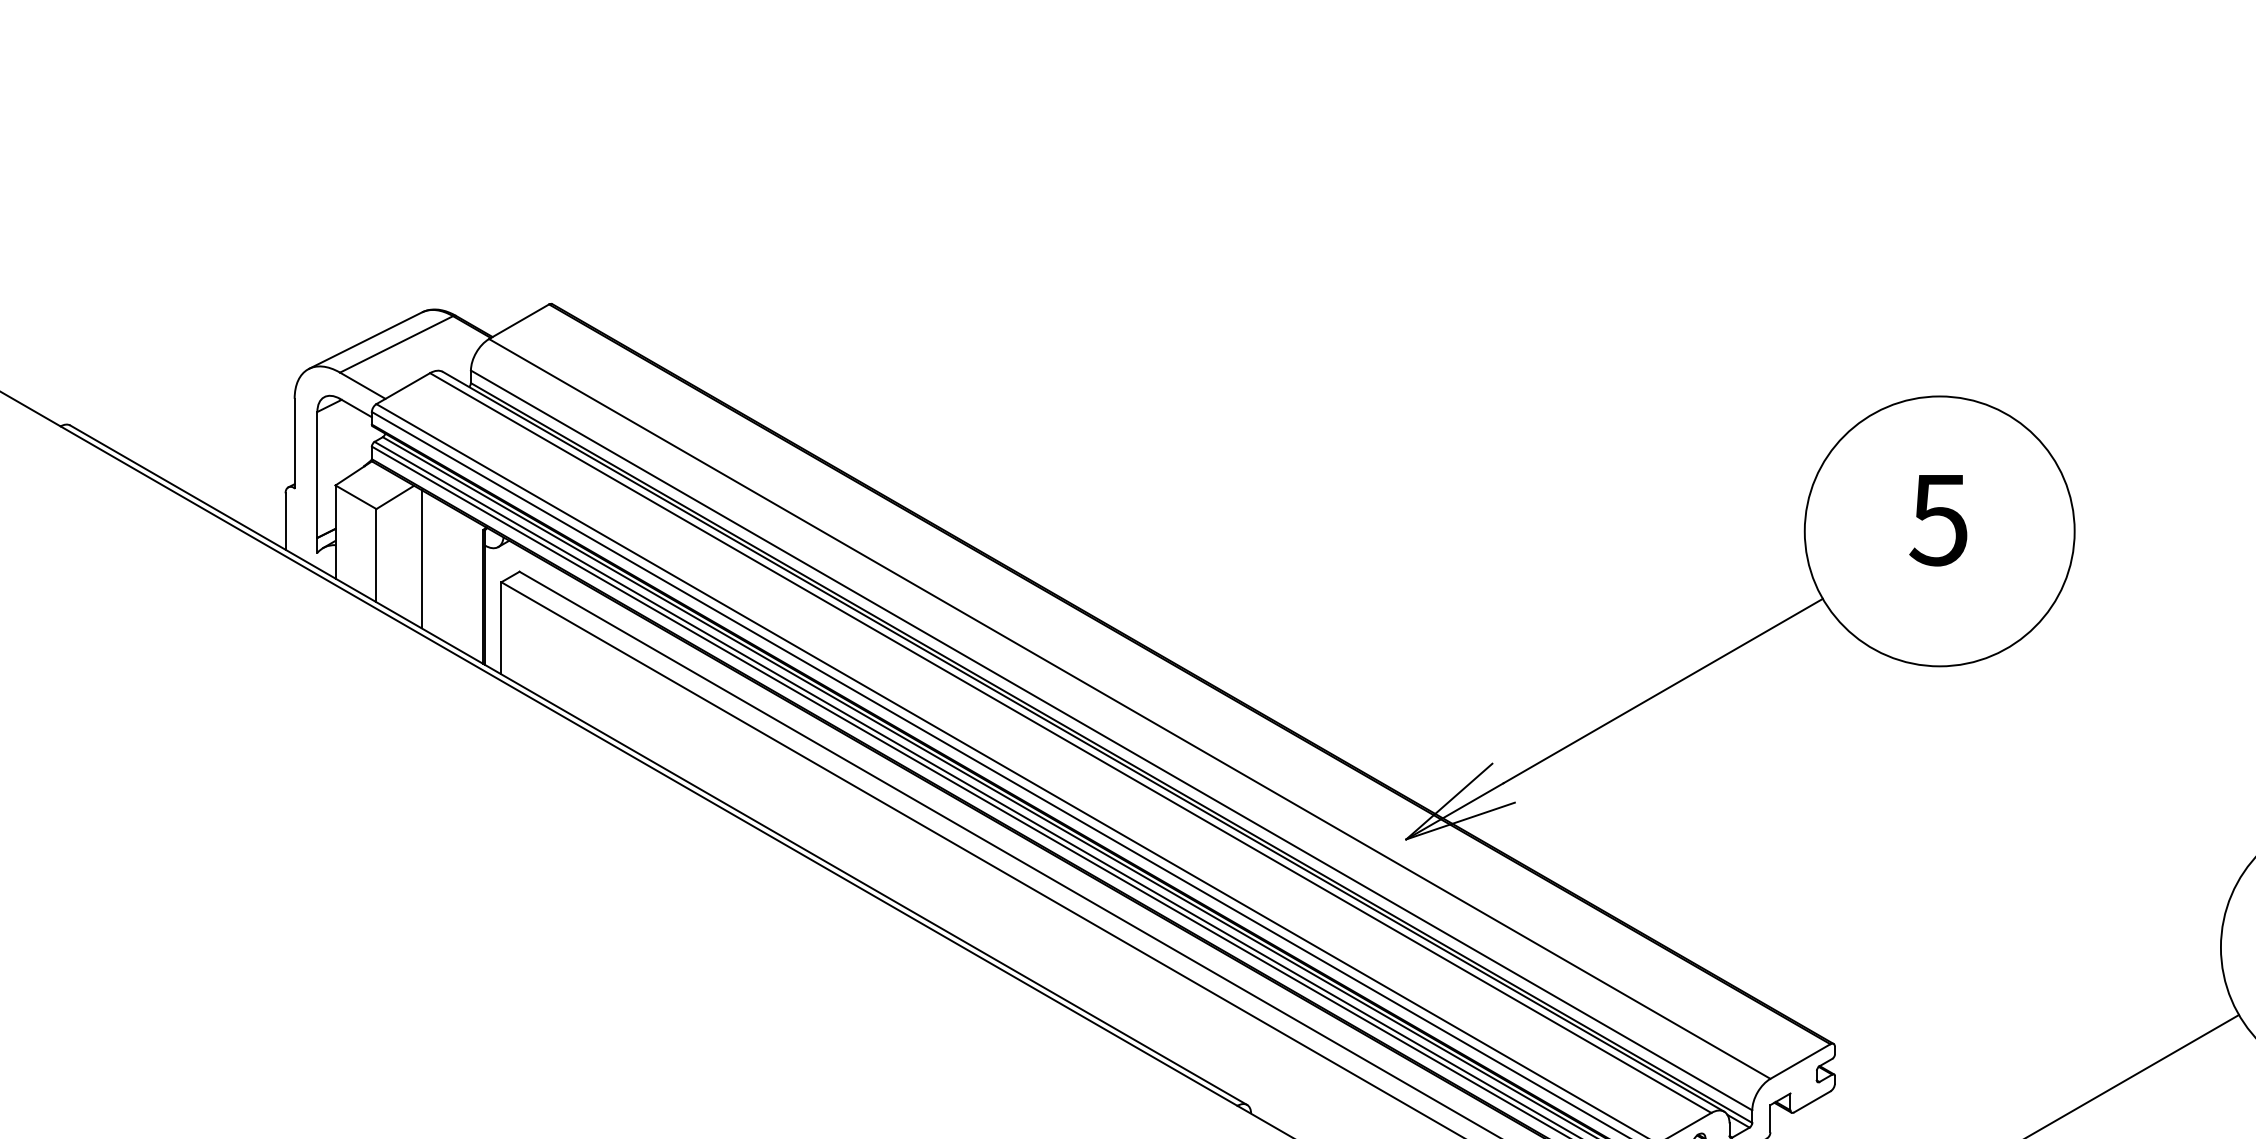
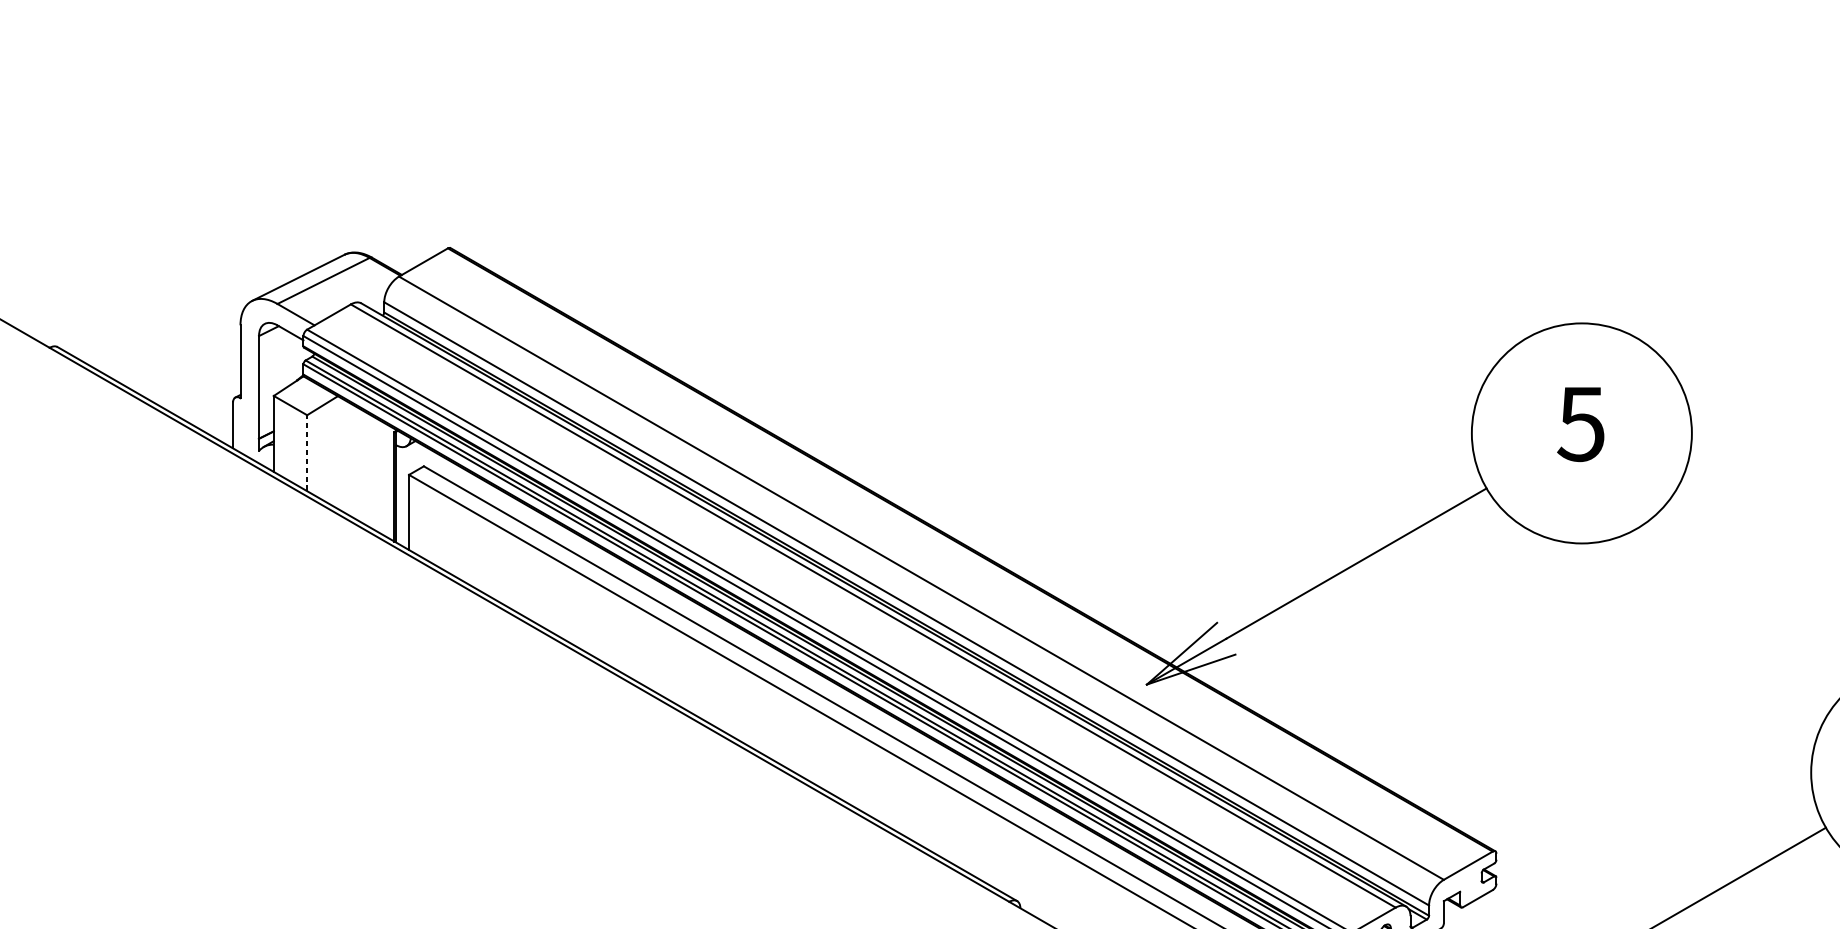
line: (376, 555) -> (307, 453), solid -> dashed
line: (421, 559) -> (343, 456), removed

